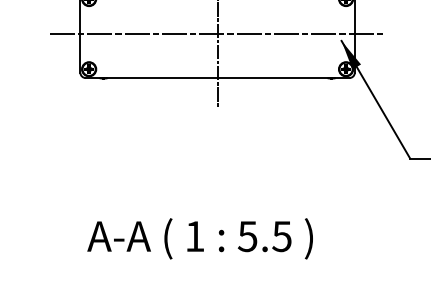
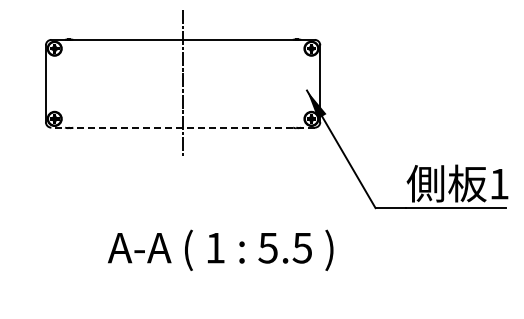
line: (217, 33) -> (182, 83), removed
line: (218, 77) -> (183, 127), solid -> dashed
text: (200, 237) -> (220, 249), moved

